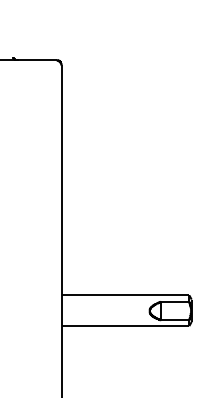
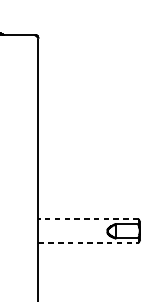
line: (125, 295) -> (88, 219), solid -> dashed
line: (125, 326) -> (88, 243), solid -> dashed

